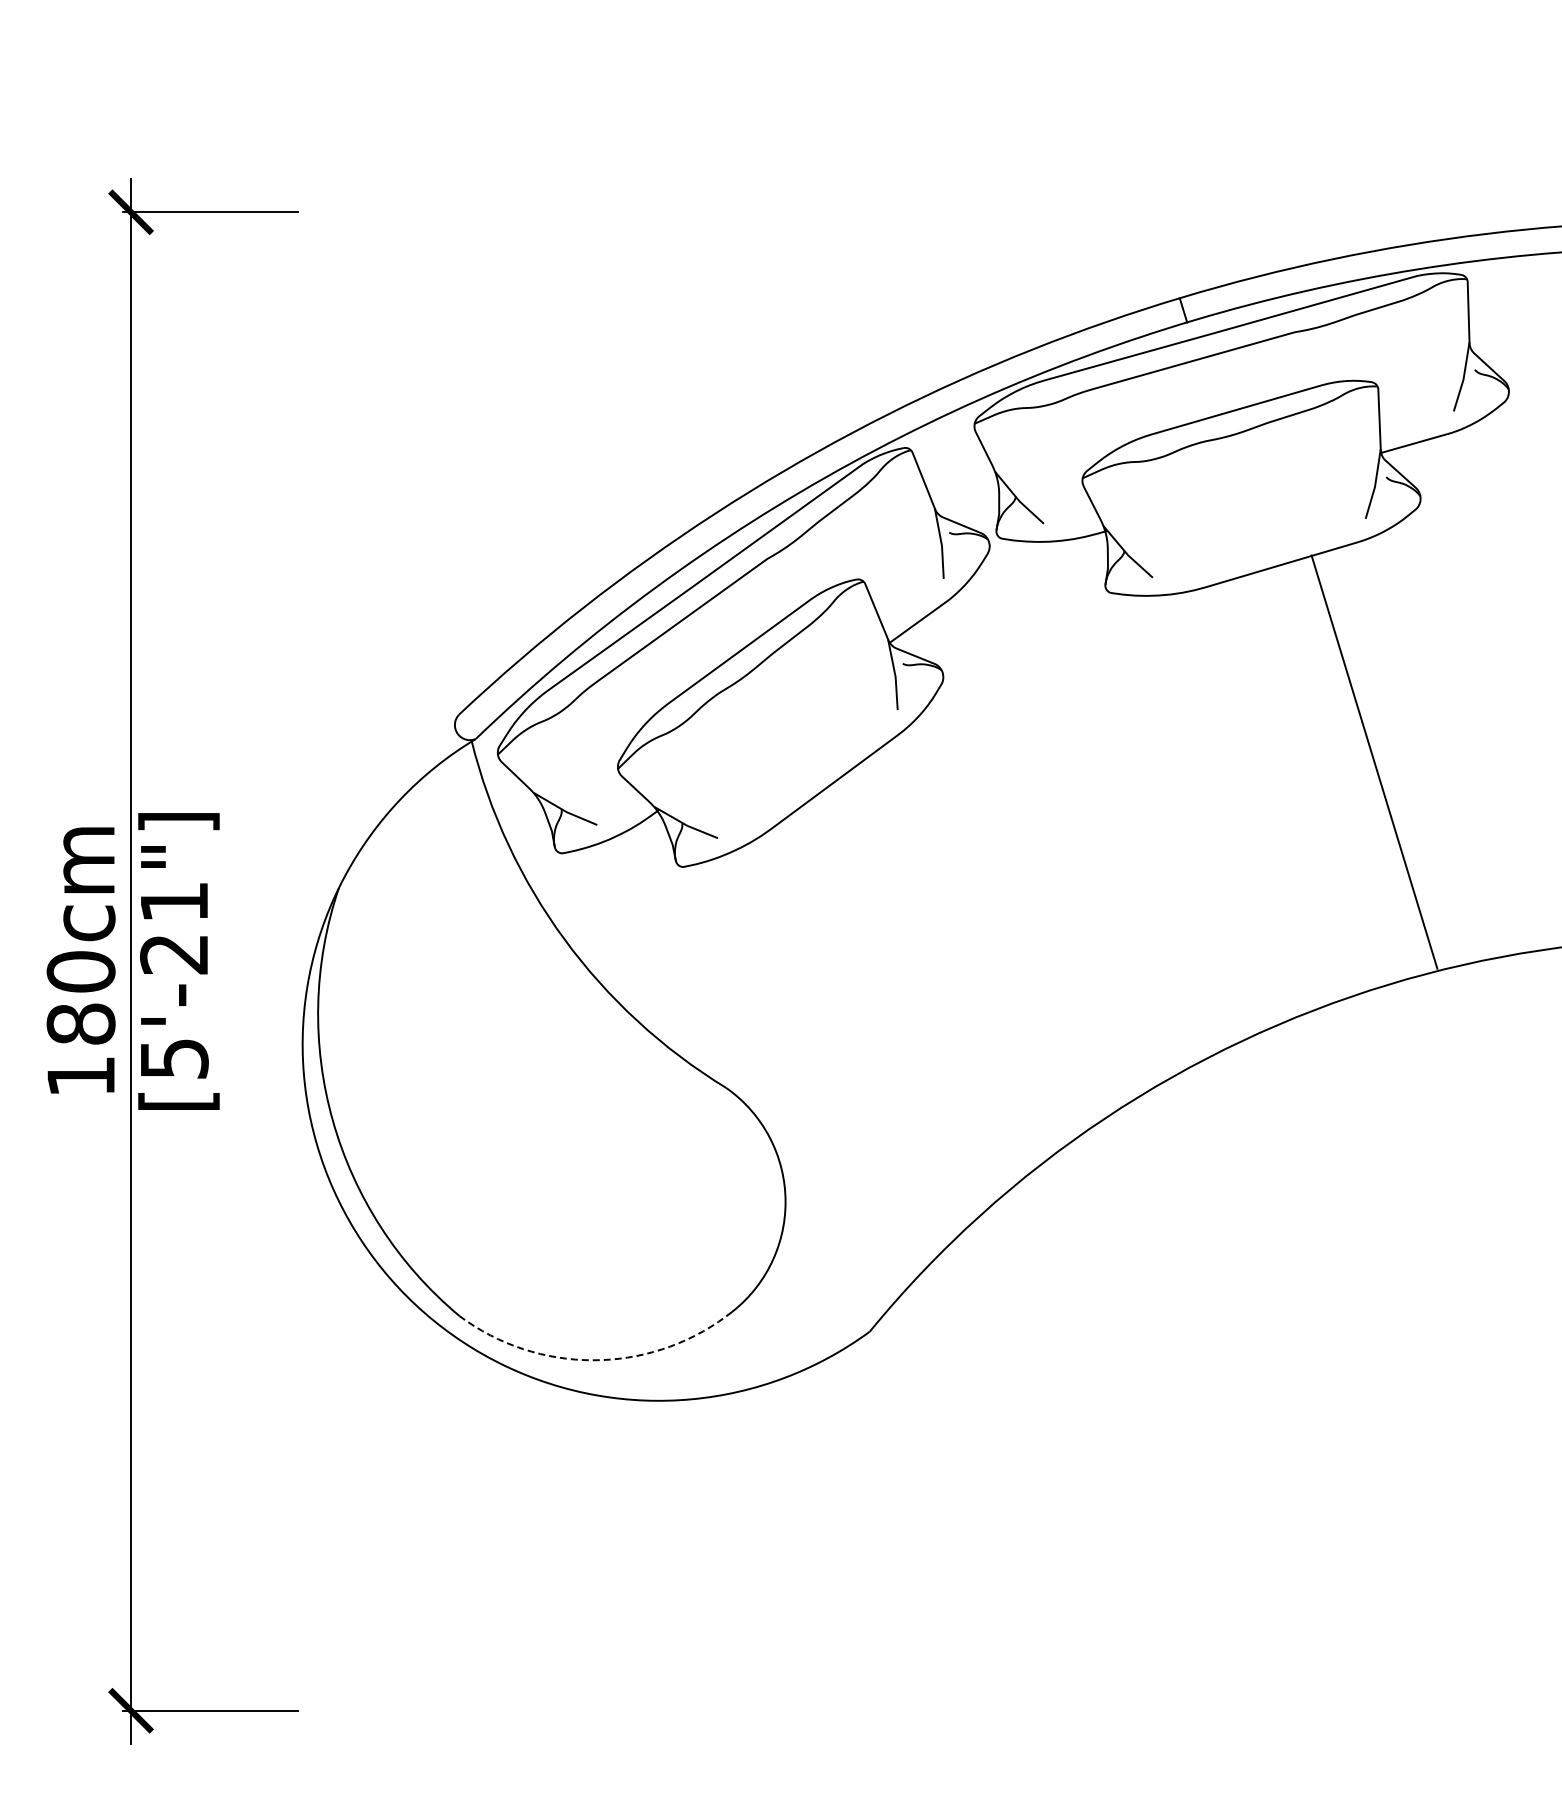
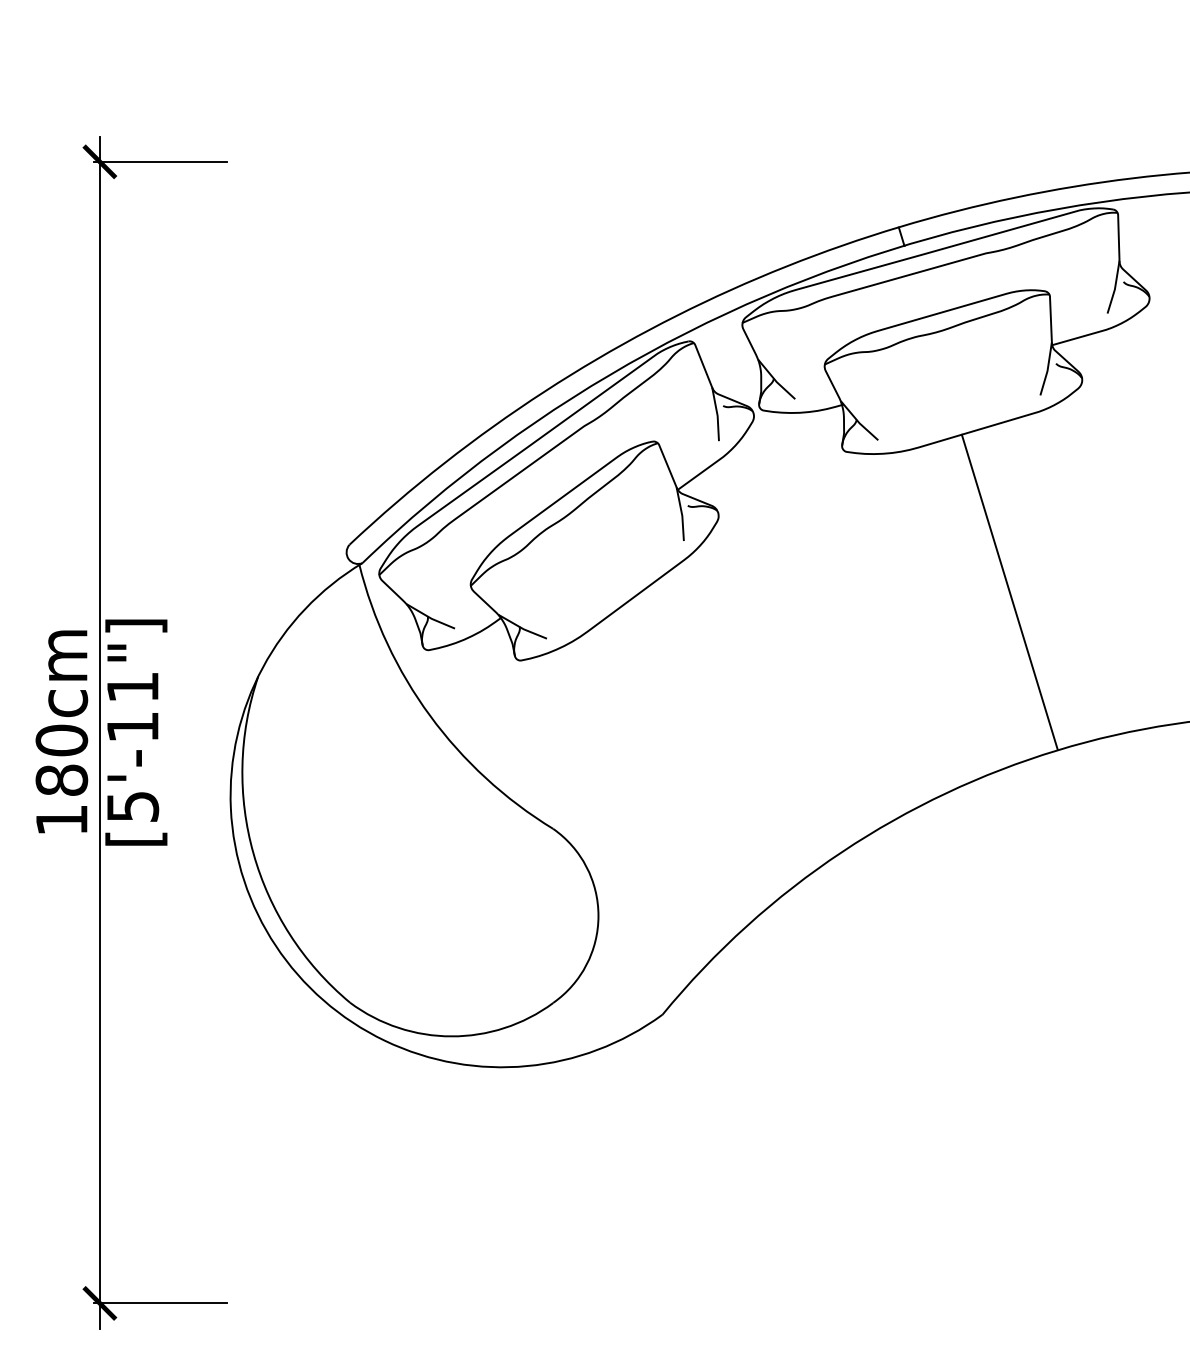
line: (1374, 761) -> (1009, 591), moved
text: (173, 954) -> (132, 727), [5'-21"] -> [5'-11"]
arc: (592, 1360) -> (451, 1036), dashed -> solid

